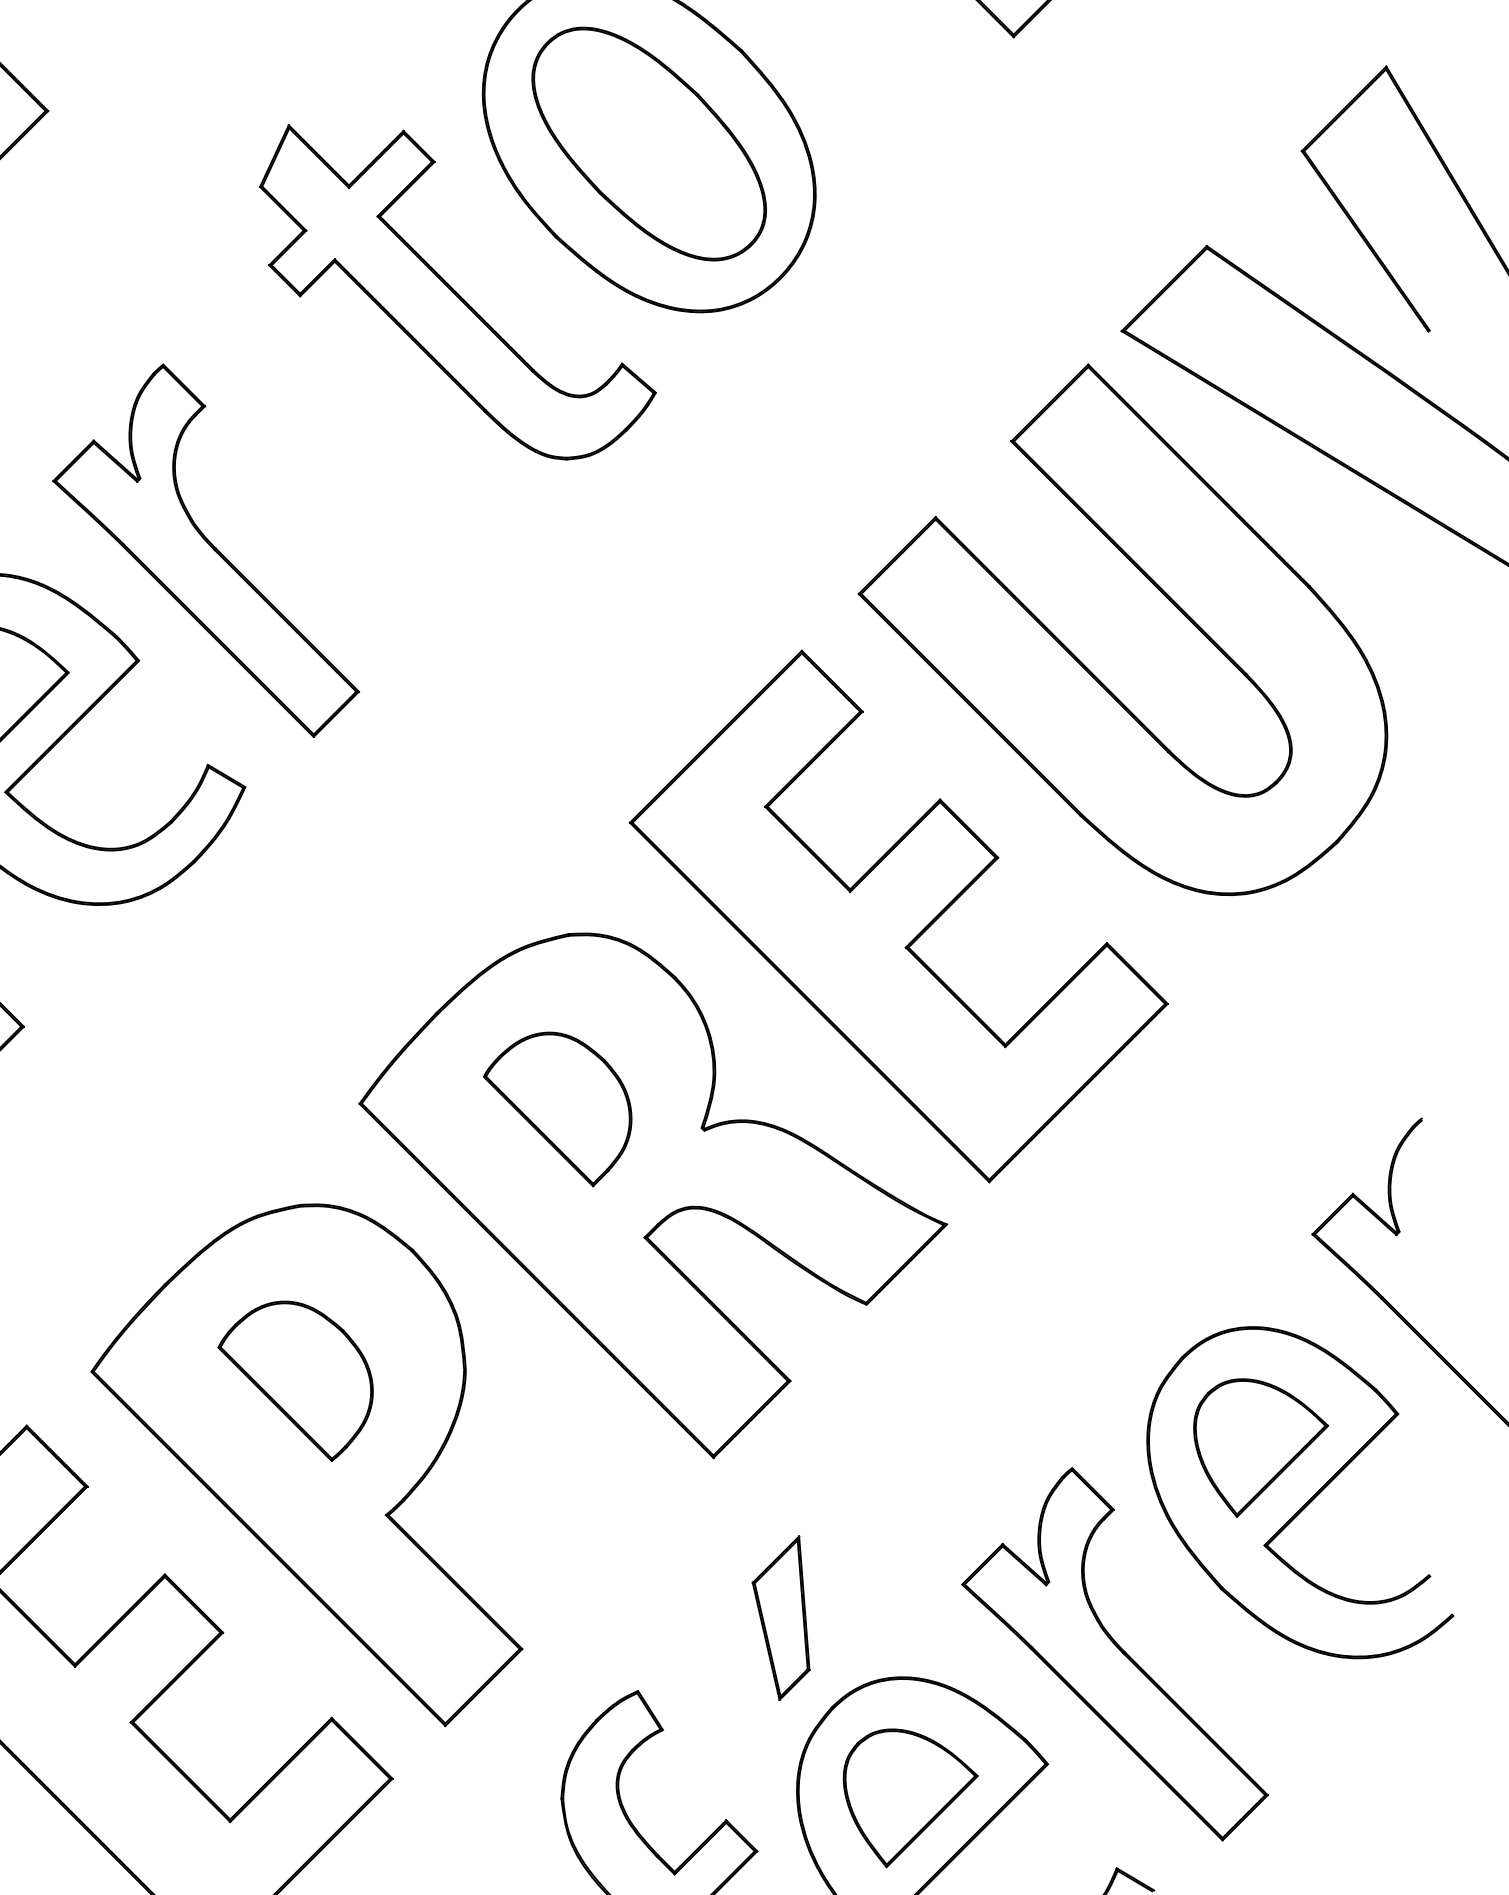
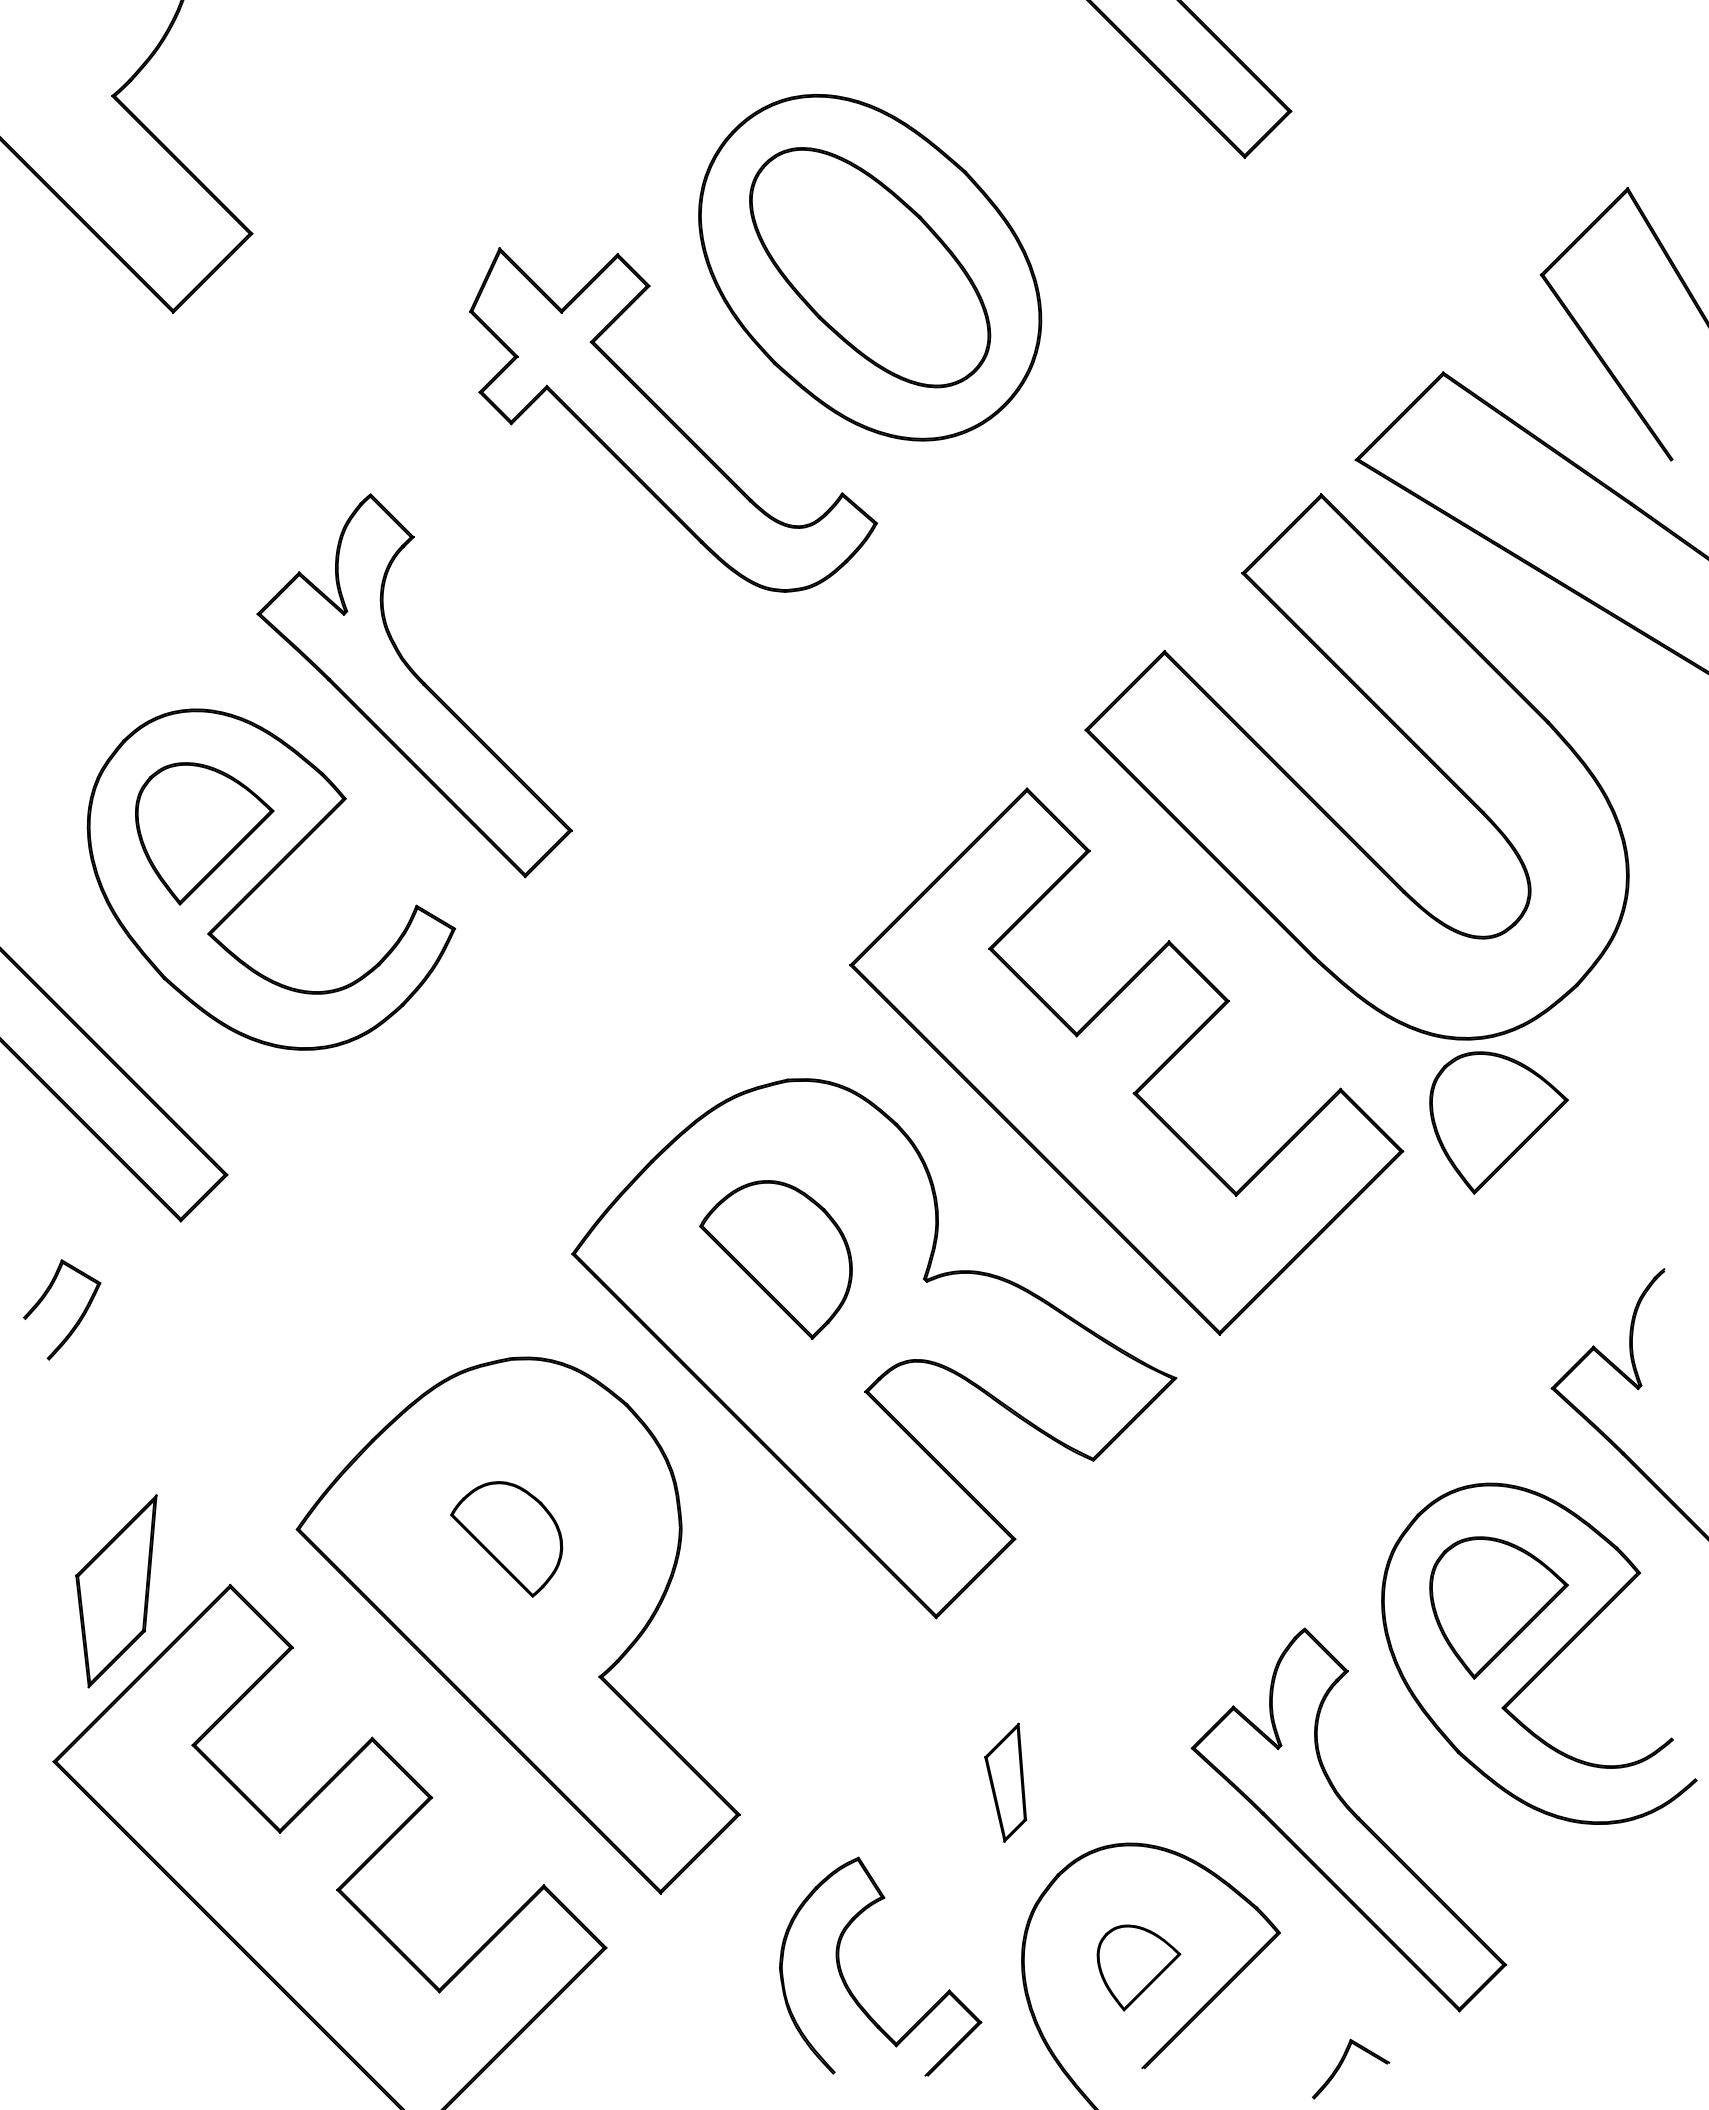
part: (1260, 975) -> (1498, 1122), added
part: (295, 1381) -> (506, 1539), size x0.7
part: (780, 1617) -> (1005, 1782), size x0.7
part: (910, 1797) -> (1138, 1967), size x0.6

